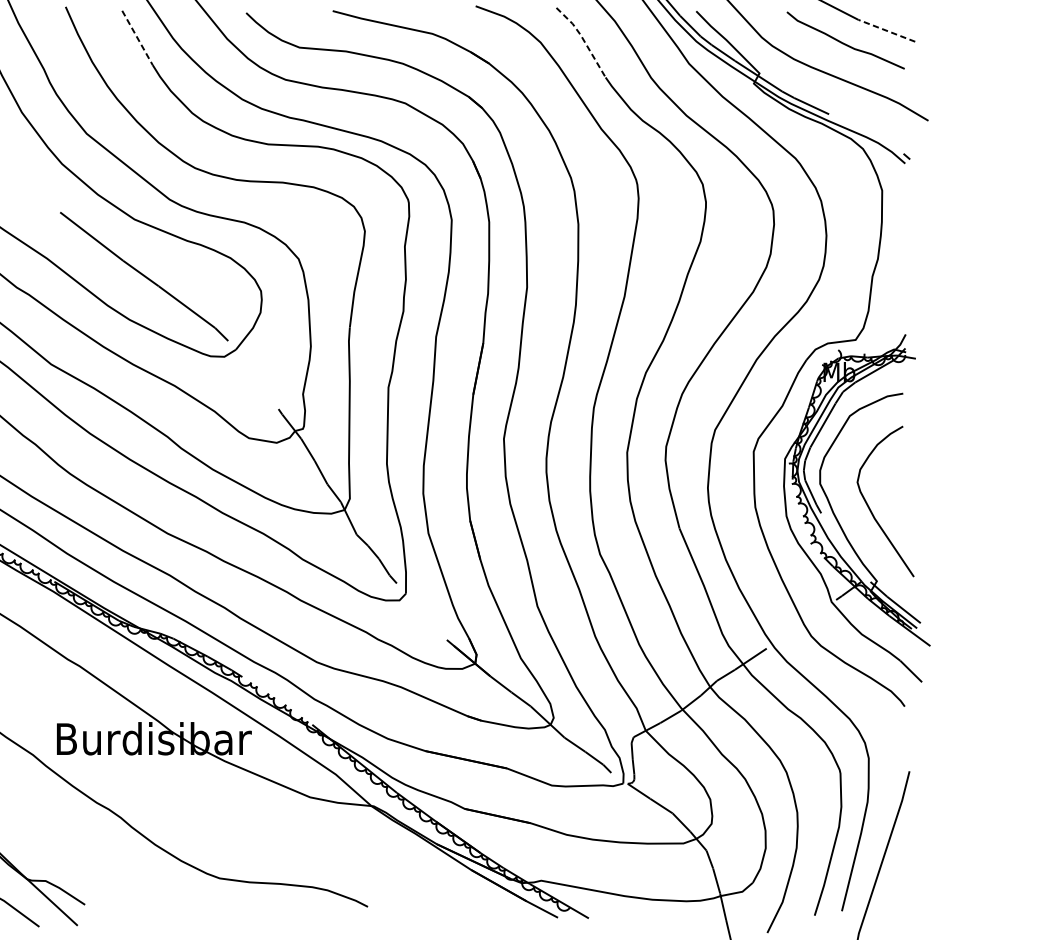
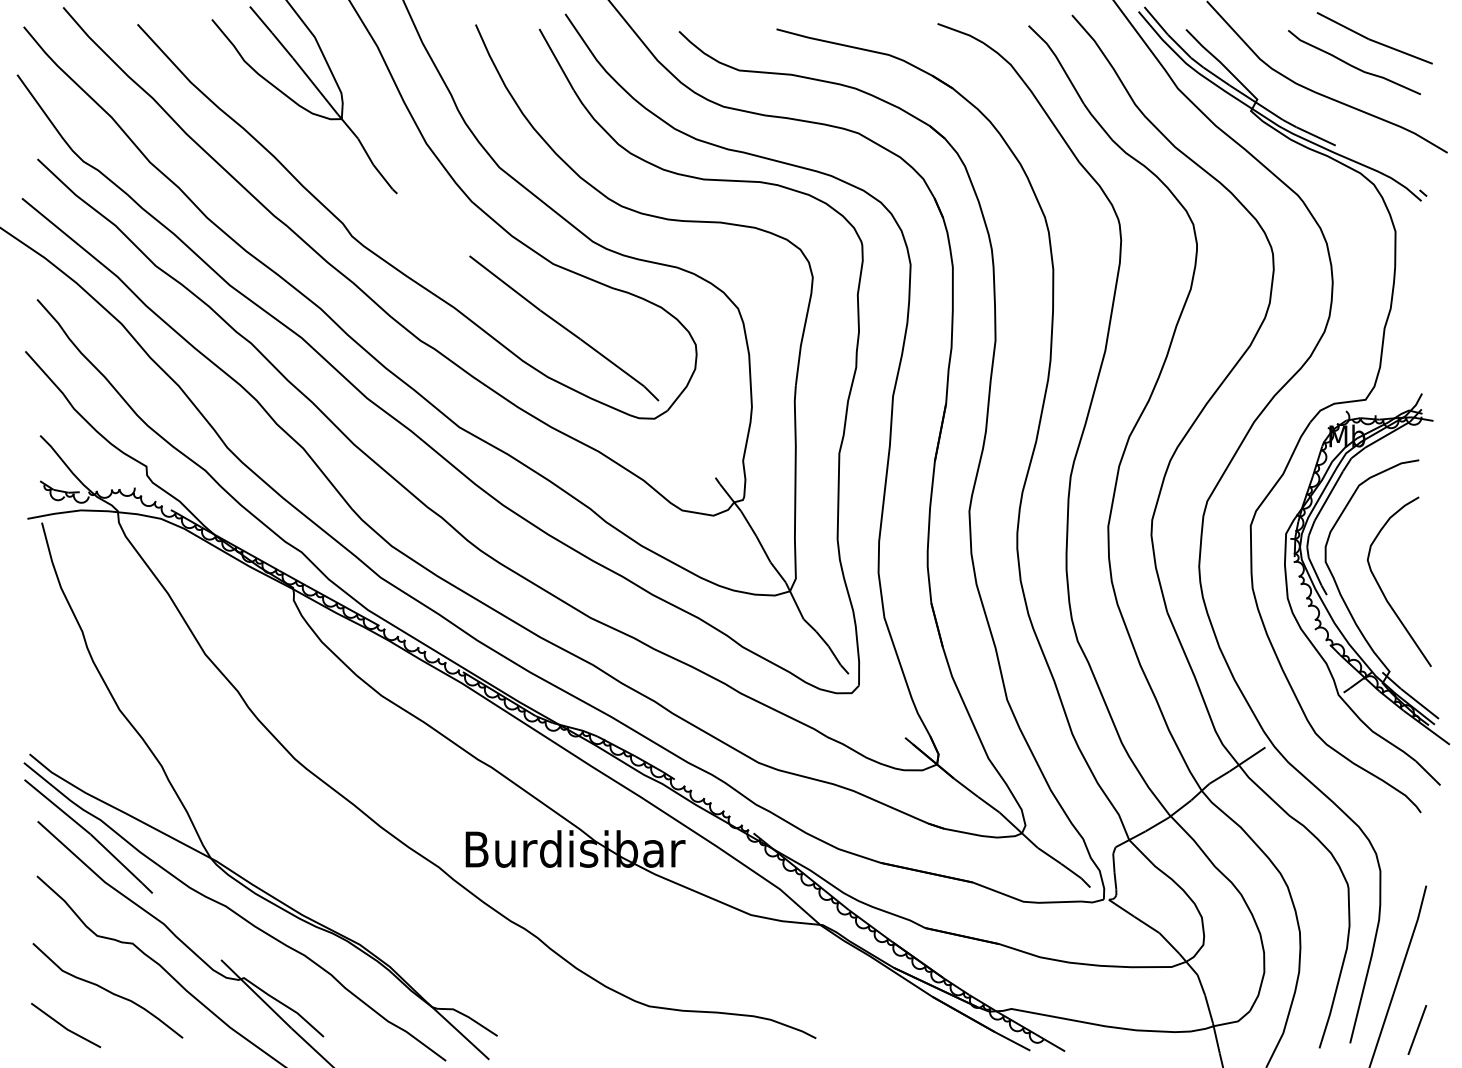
line: (886, 30) -> (1400, 51), dashed -> solid
line: (137, 38) -> (556, 60), dashed -> solid
line: (583, 39) -> (1058, 61), dashed -> solid
line: (901, 898) -> (1417, 1029), added

